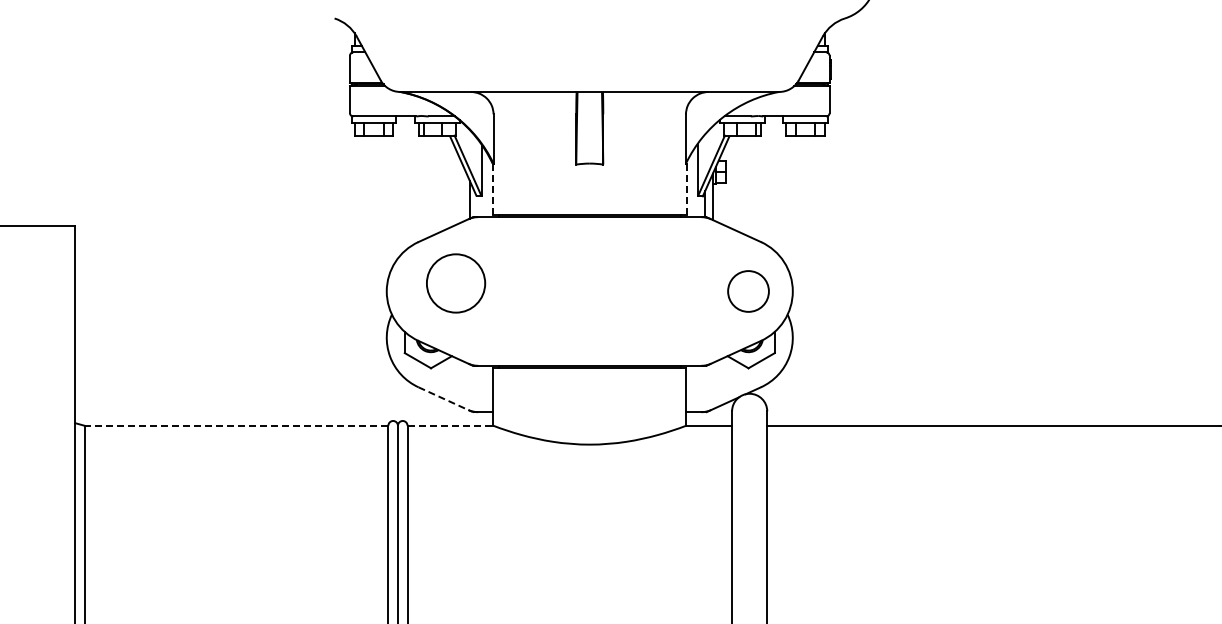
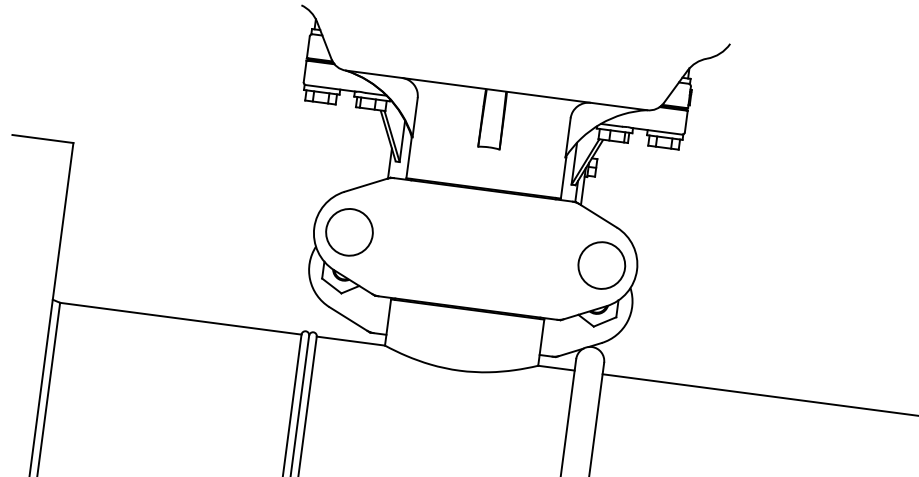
line: (492, 189) -> (409, 157), dashed -> solid
line: (686, 189) -> (563, 178), dashed -> solid
circle: (456, 283) -> (349, 232), moved
circle: (748, 291) -> (601, 265), size x1.43
line: (445, 399) -> (349, 319), dashed -> solid
line: (236, 425) -> (180, 318), dashed -> solid
line: (450, 425) -> (350, 340), dashed -> solid

